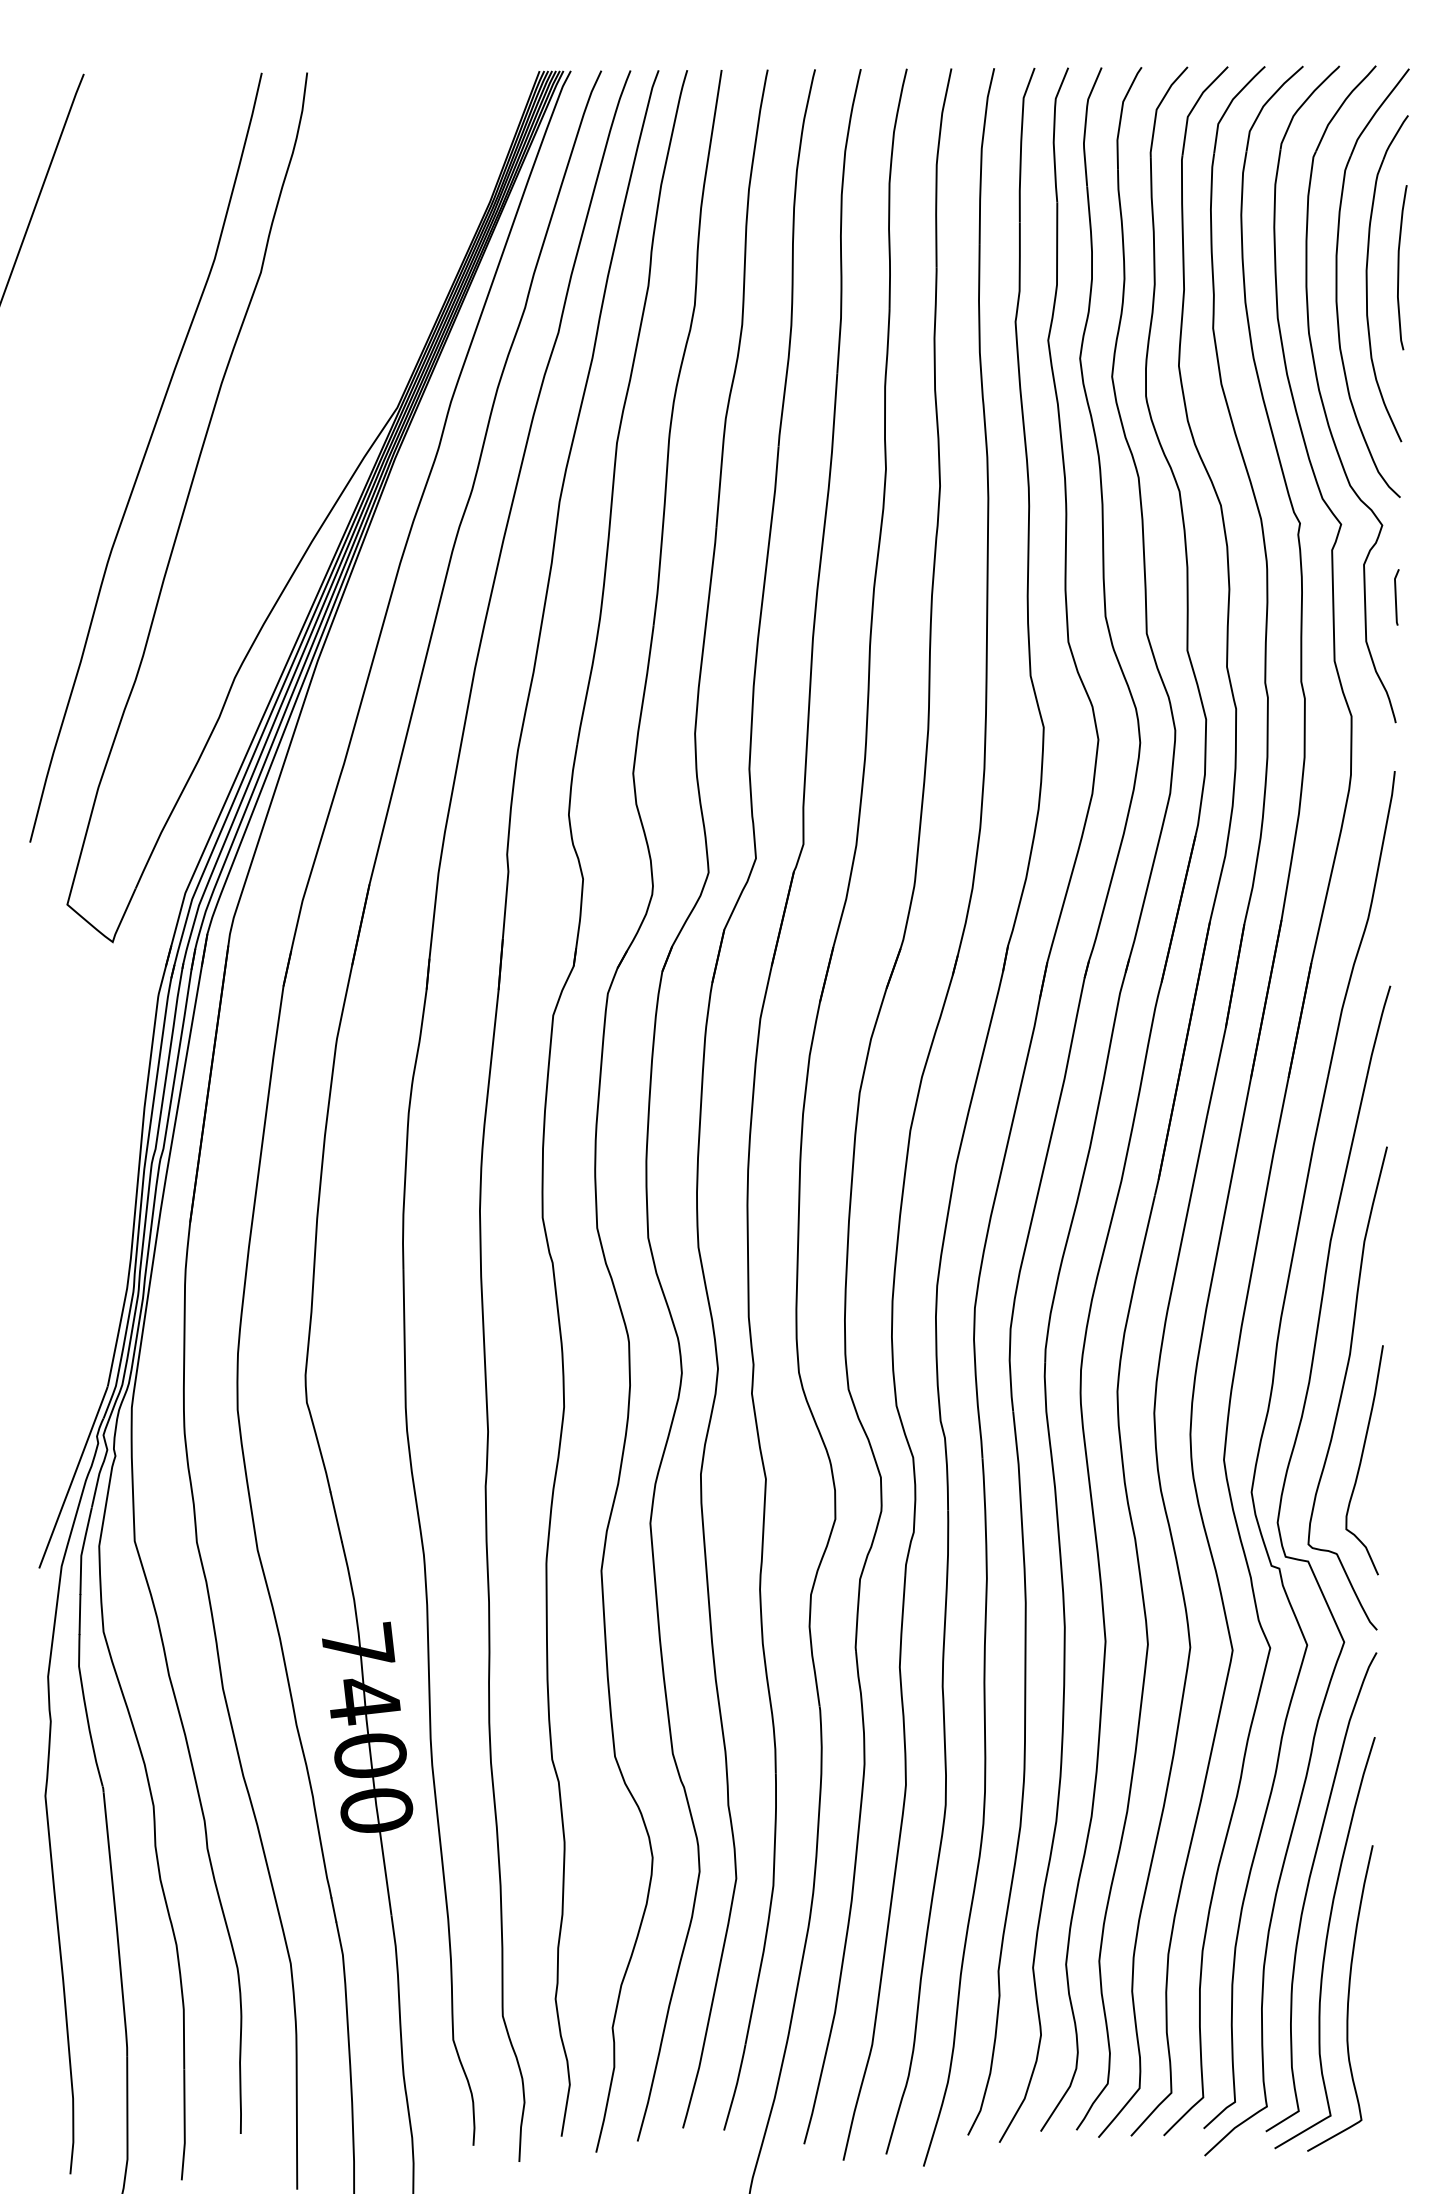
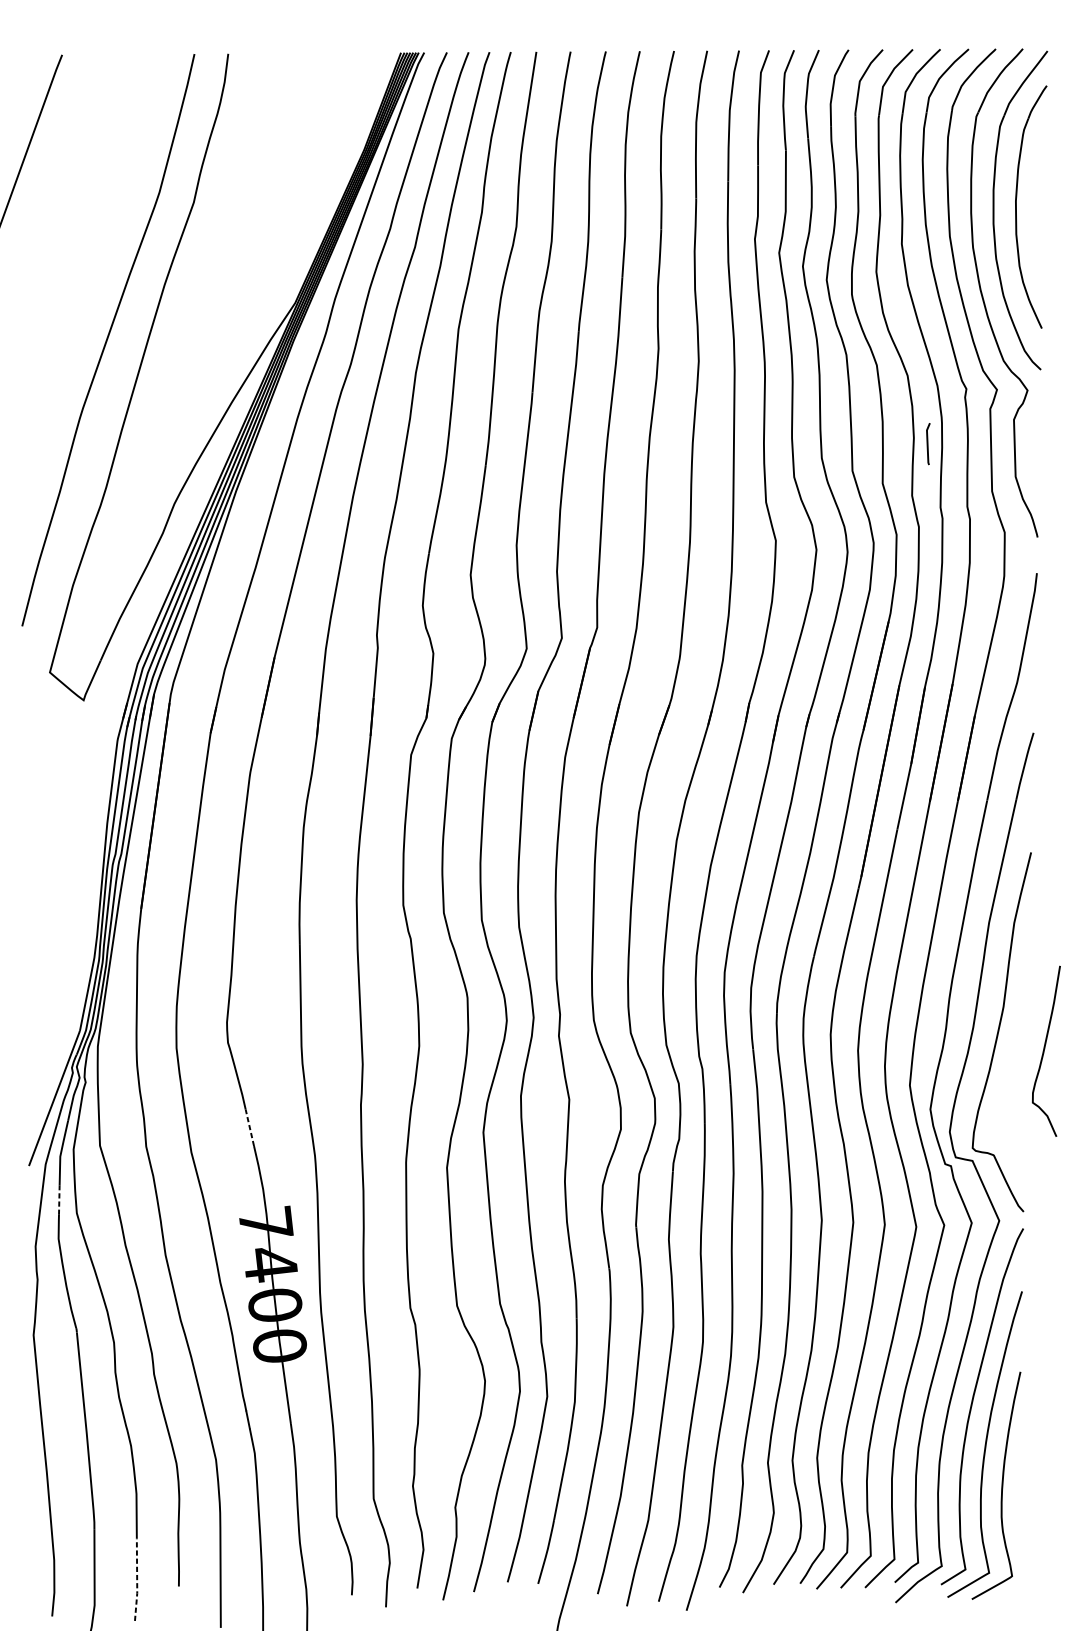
curve: (1399, 267) -> (1040, 198), removed
line: (1396, 597) -> (928, 444), moved
curve: (1362, 1459) -> (1044, 1050), moved
line: (336, 1516) -> (250, 1127), solid -> dashed
line: (79, 1614) -> (58, 1200), solid -> dashed
line: (184, 2125) -> (137, 1580), solid -> dashed

